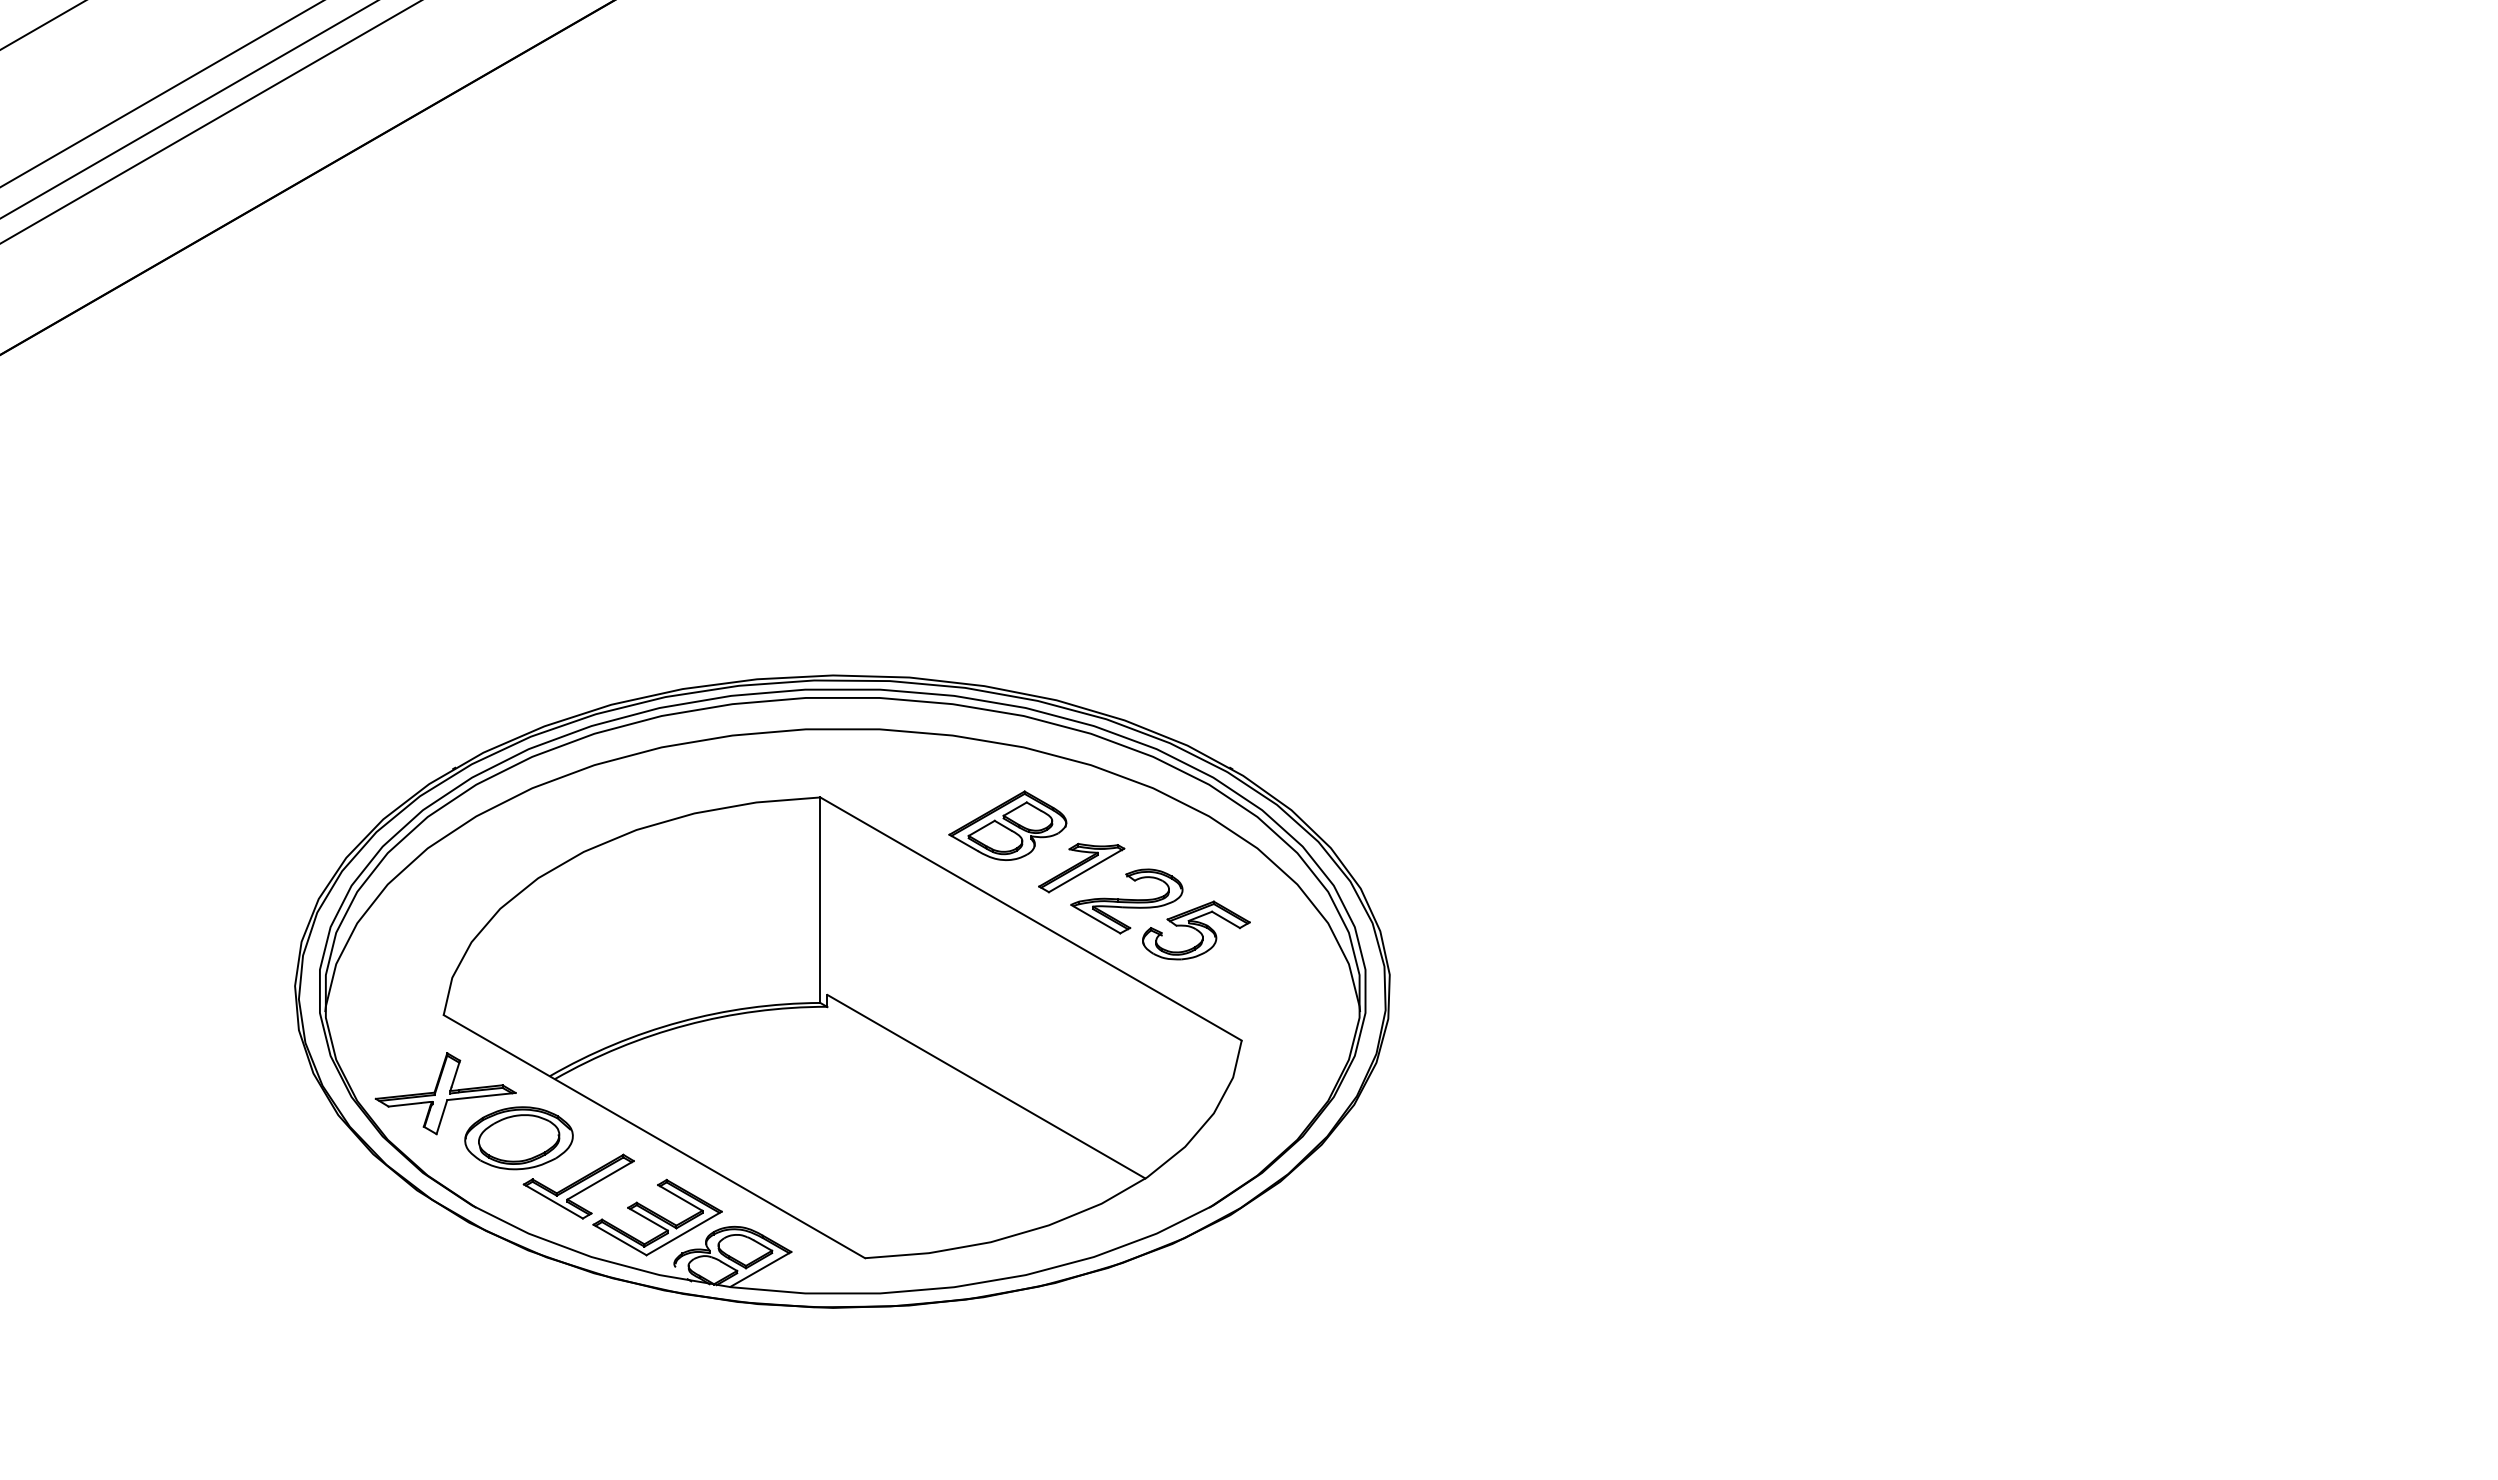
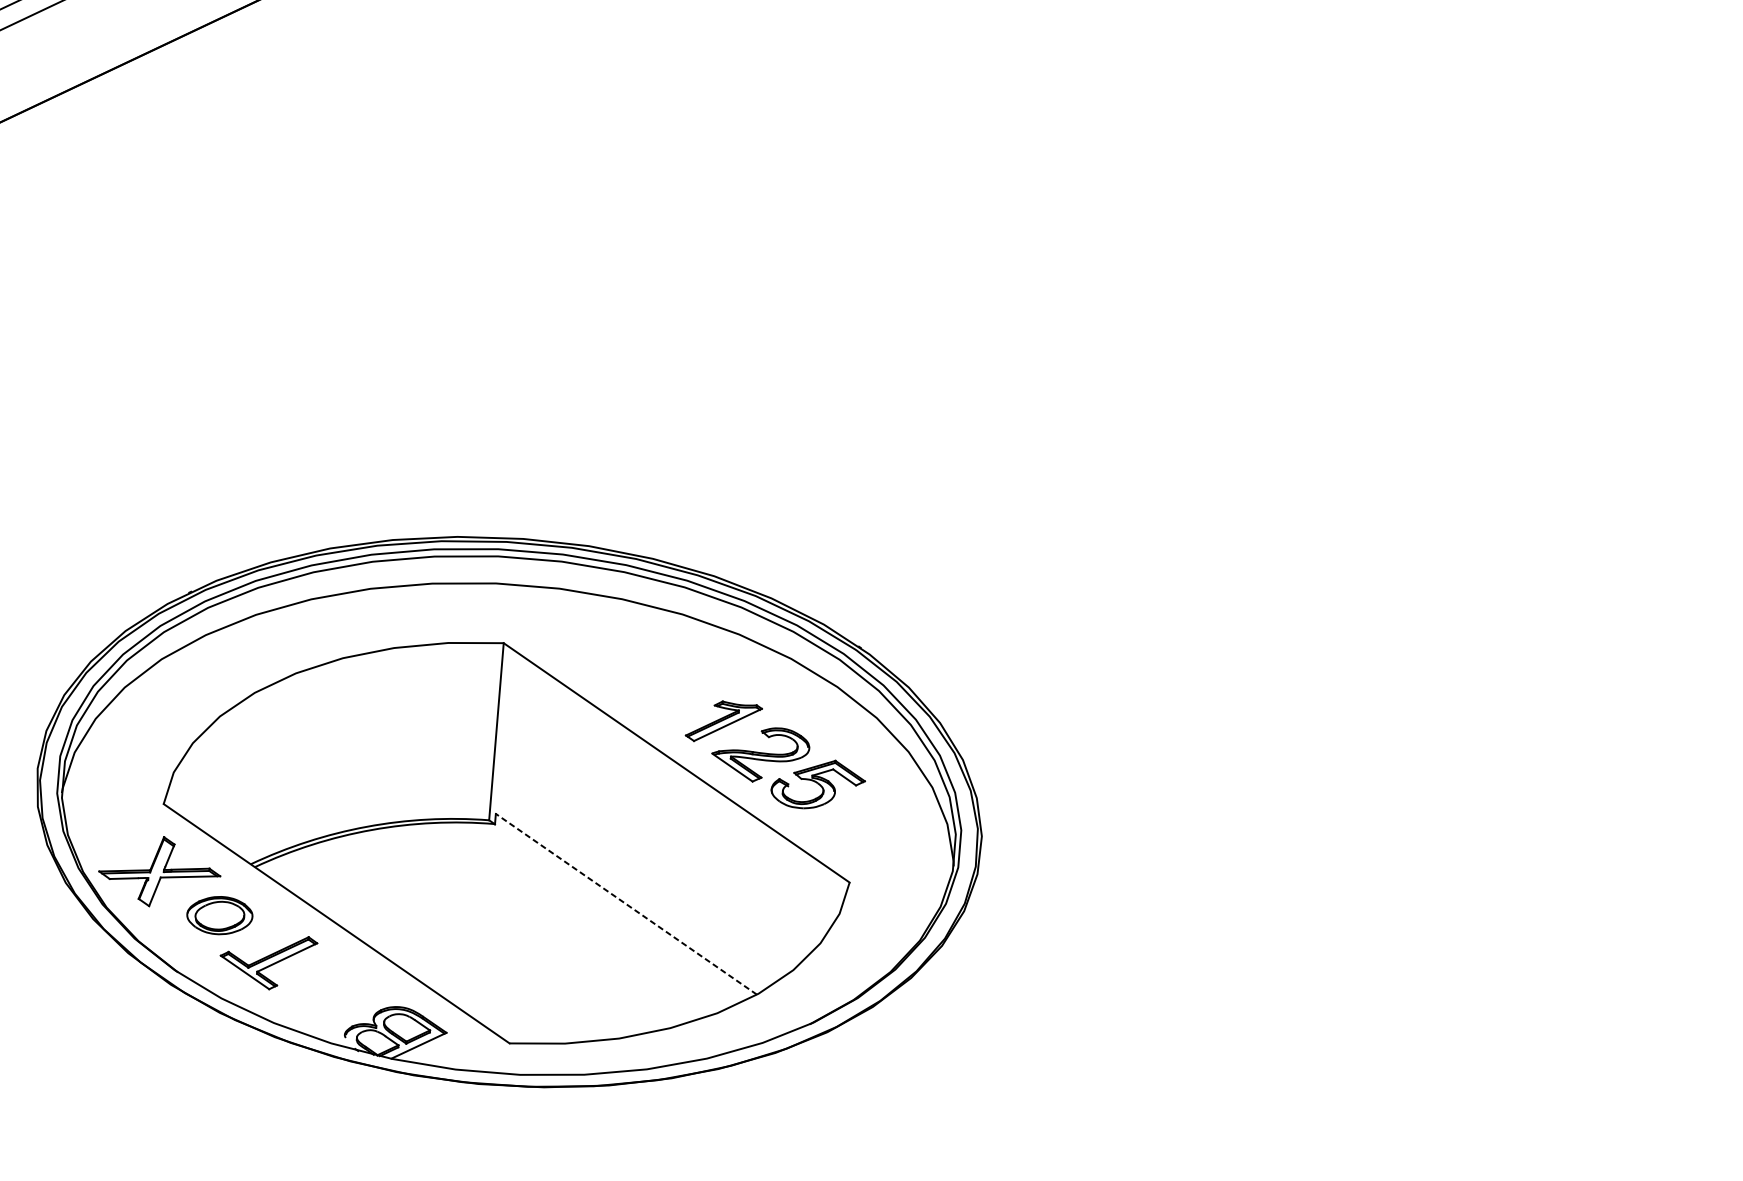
part: (1007, 825) -> (663, 680), removed
line: (986, 1086) -> (626, 904), solid -> dashed
part: (518, 1138) -> (219, 915), size x0.7
part: (657, 1217) -> (333, 993), removed

